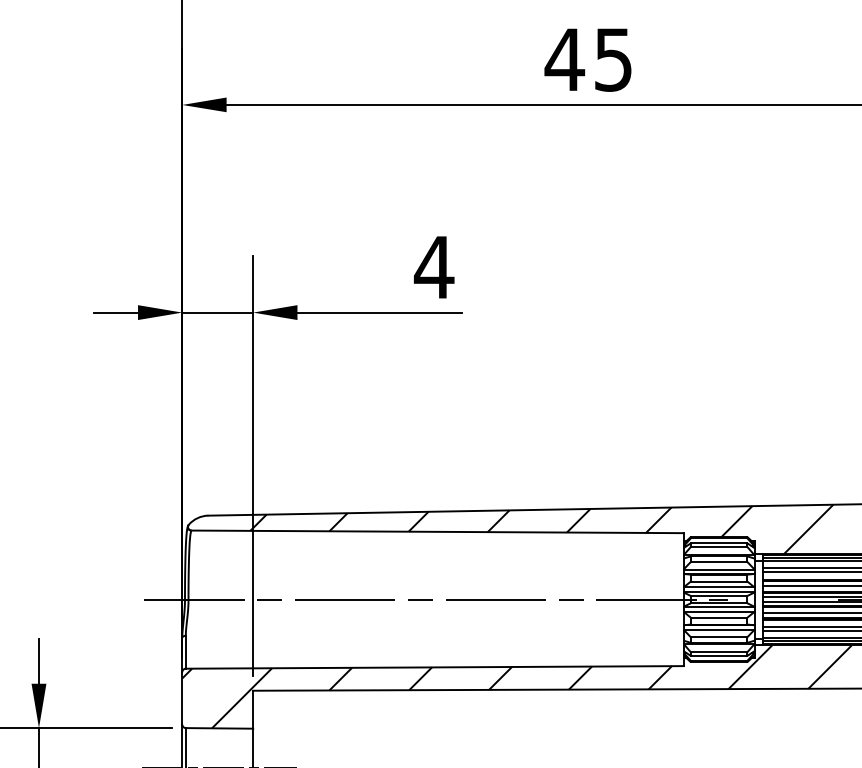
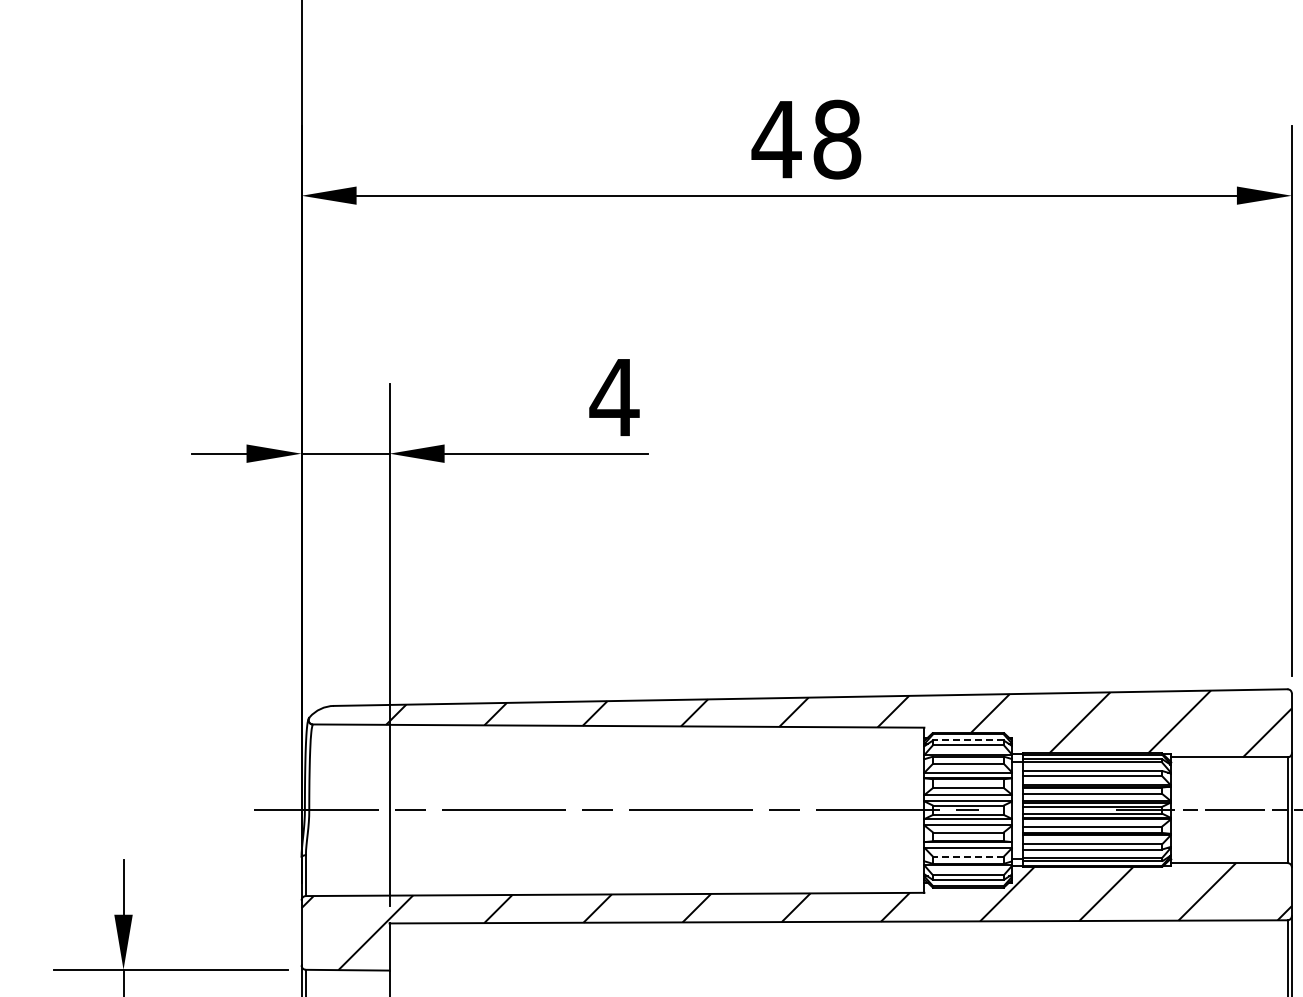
text: (613, 59) -> (837, 139), 45 -> 48
line: (718, 543) -> (967, 740), solid -> dashed
line: (718, 636) -> (967, 856), solid -> dashed

